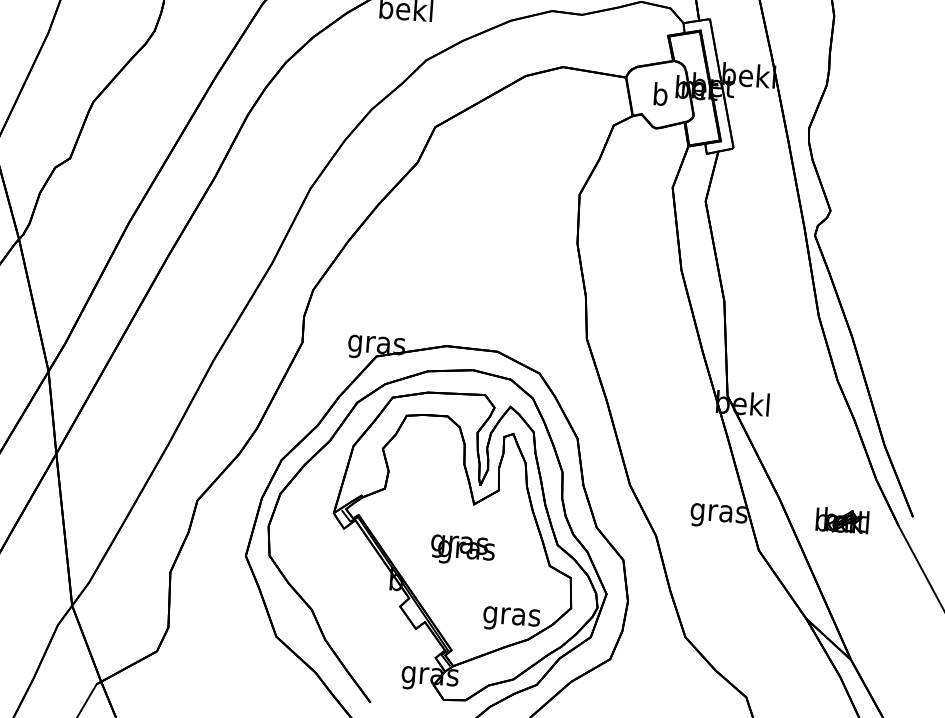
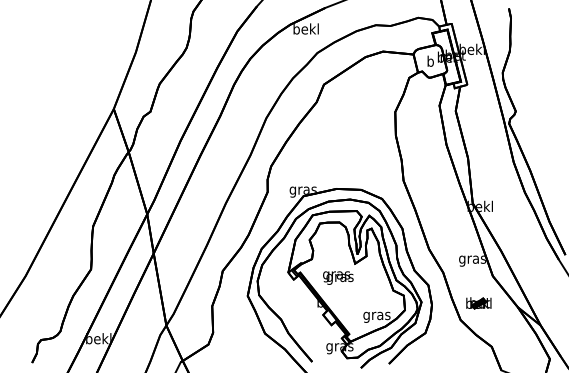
part: (841, 521) -> (478, 303), moved
text: (463, 549) -> (338, 277), moved

